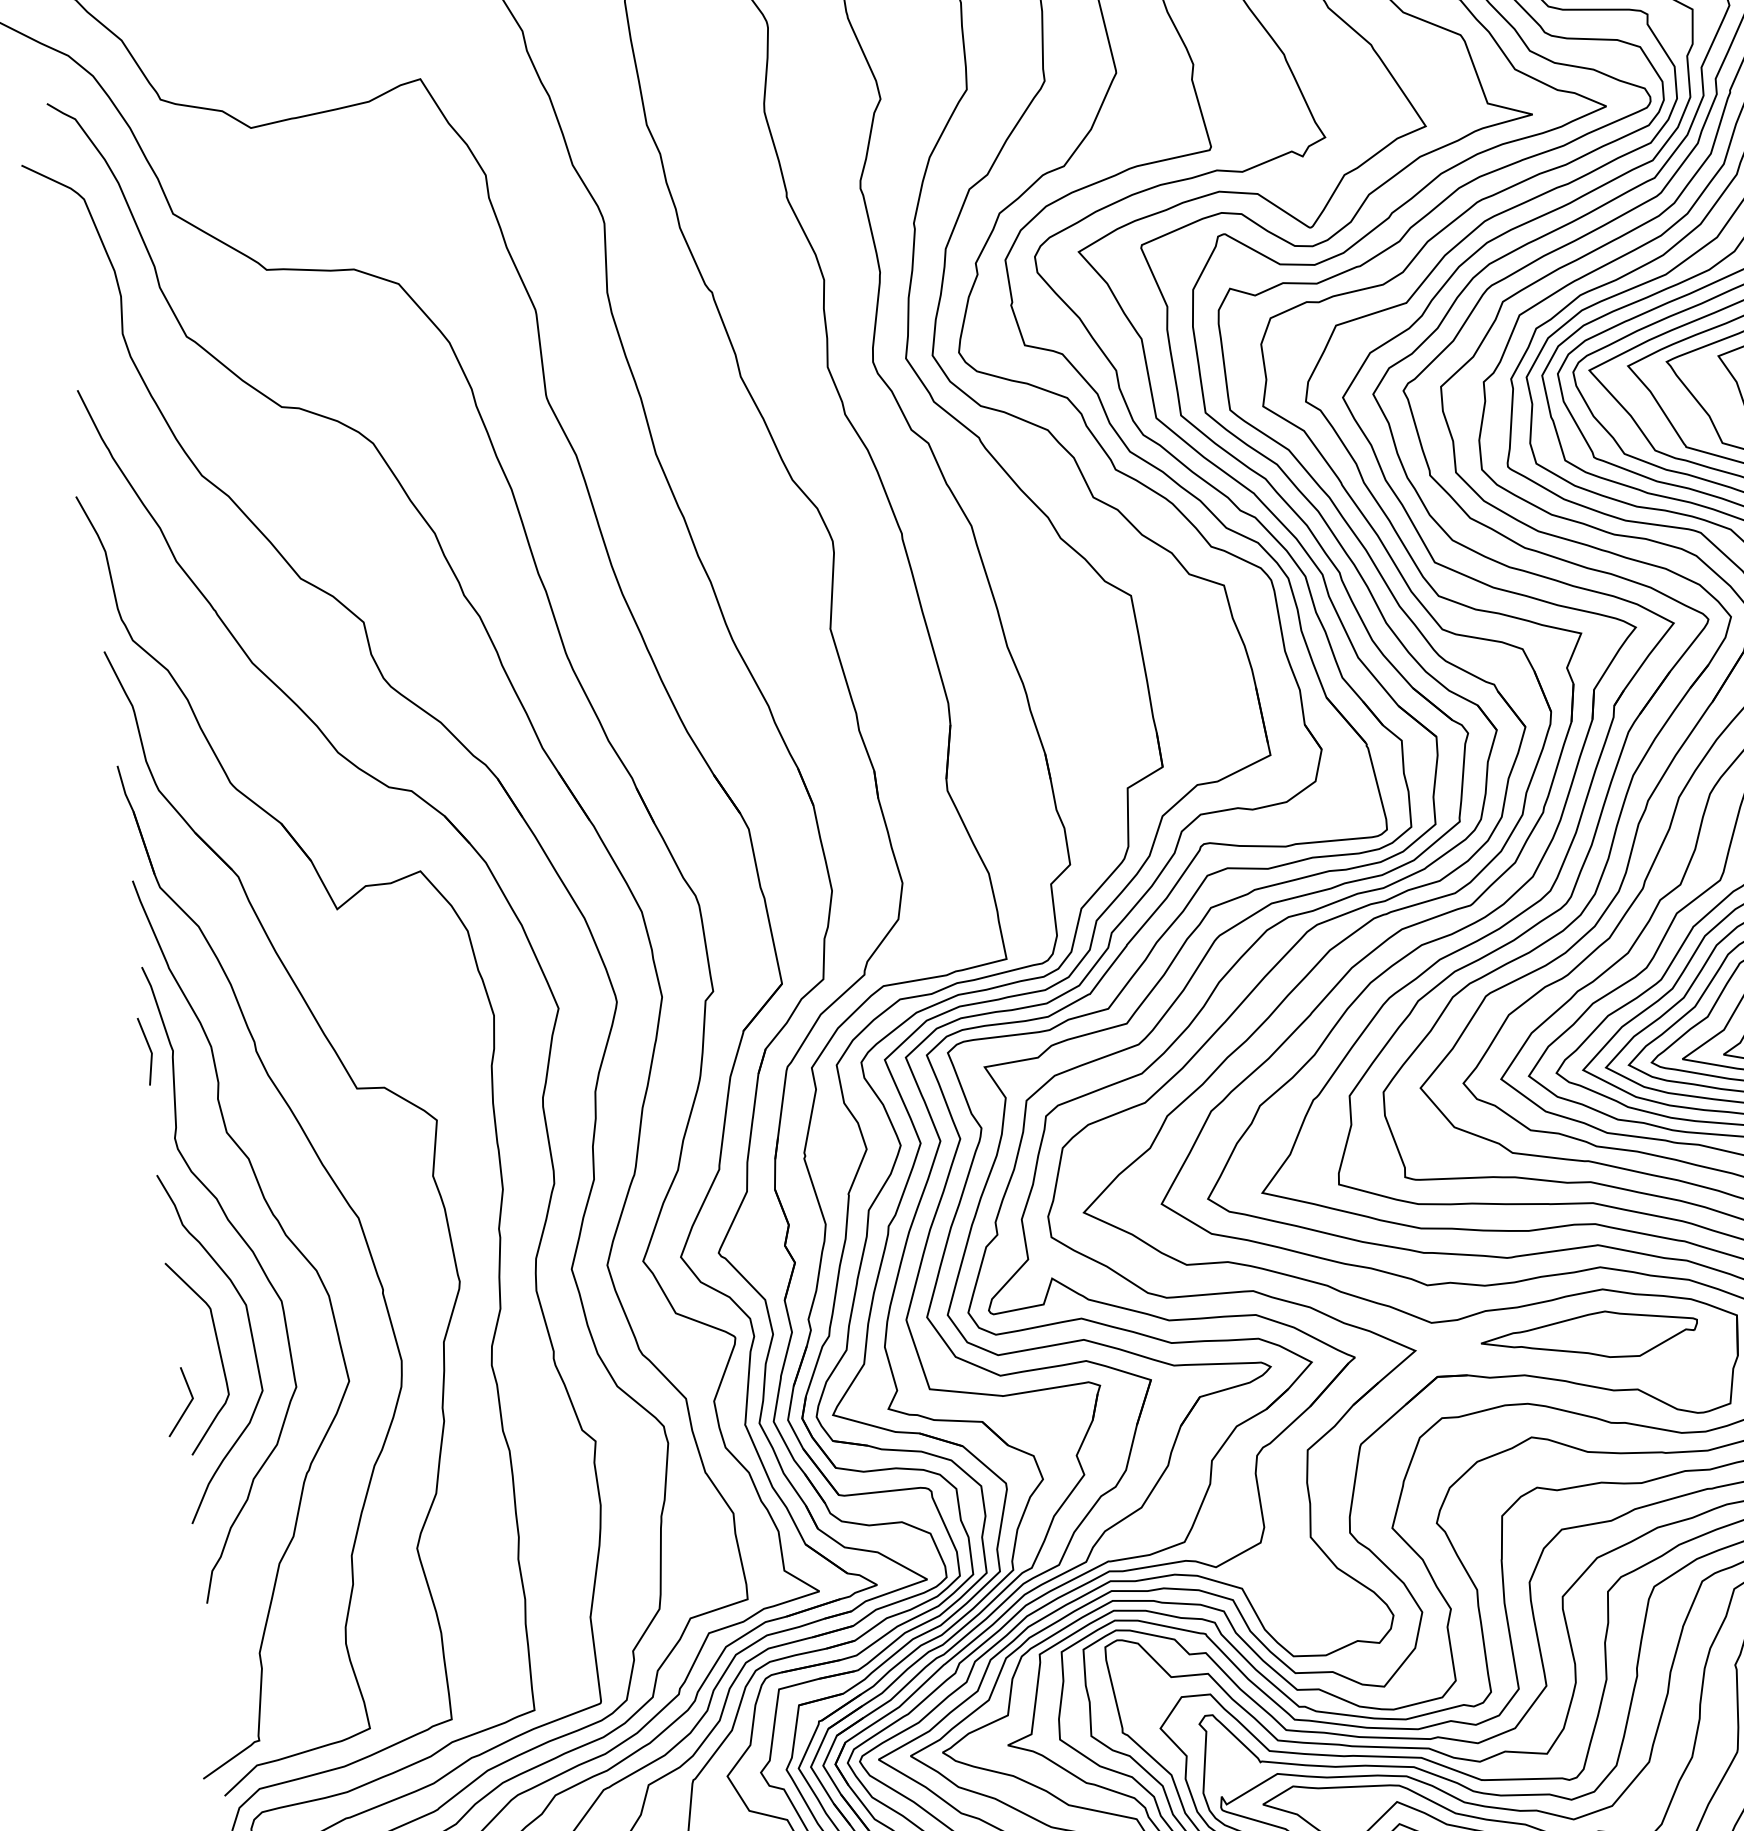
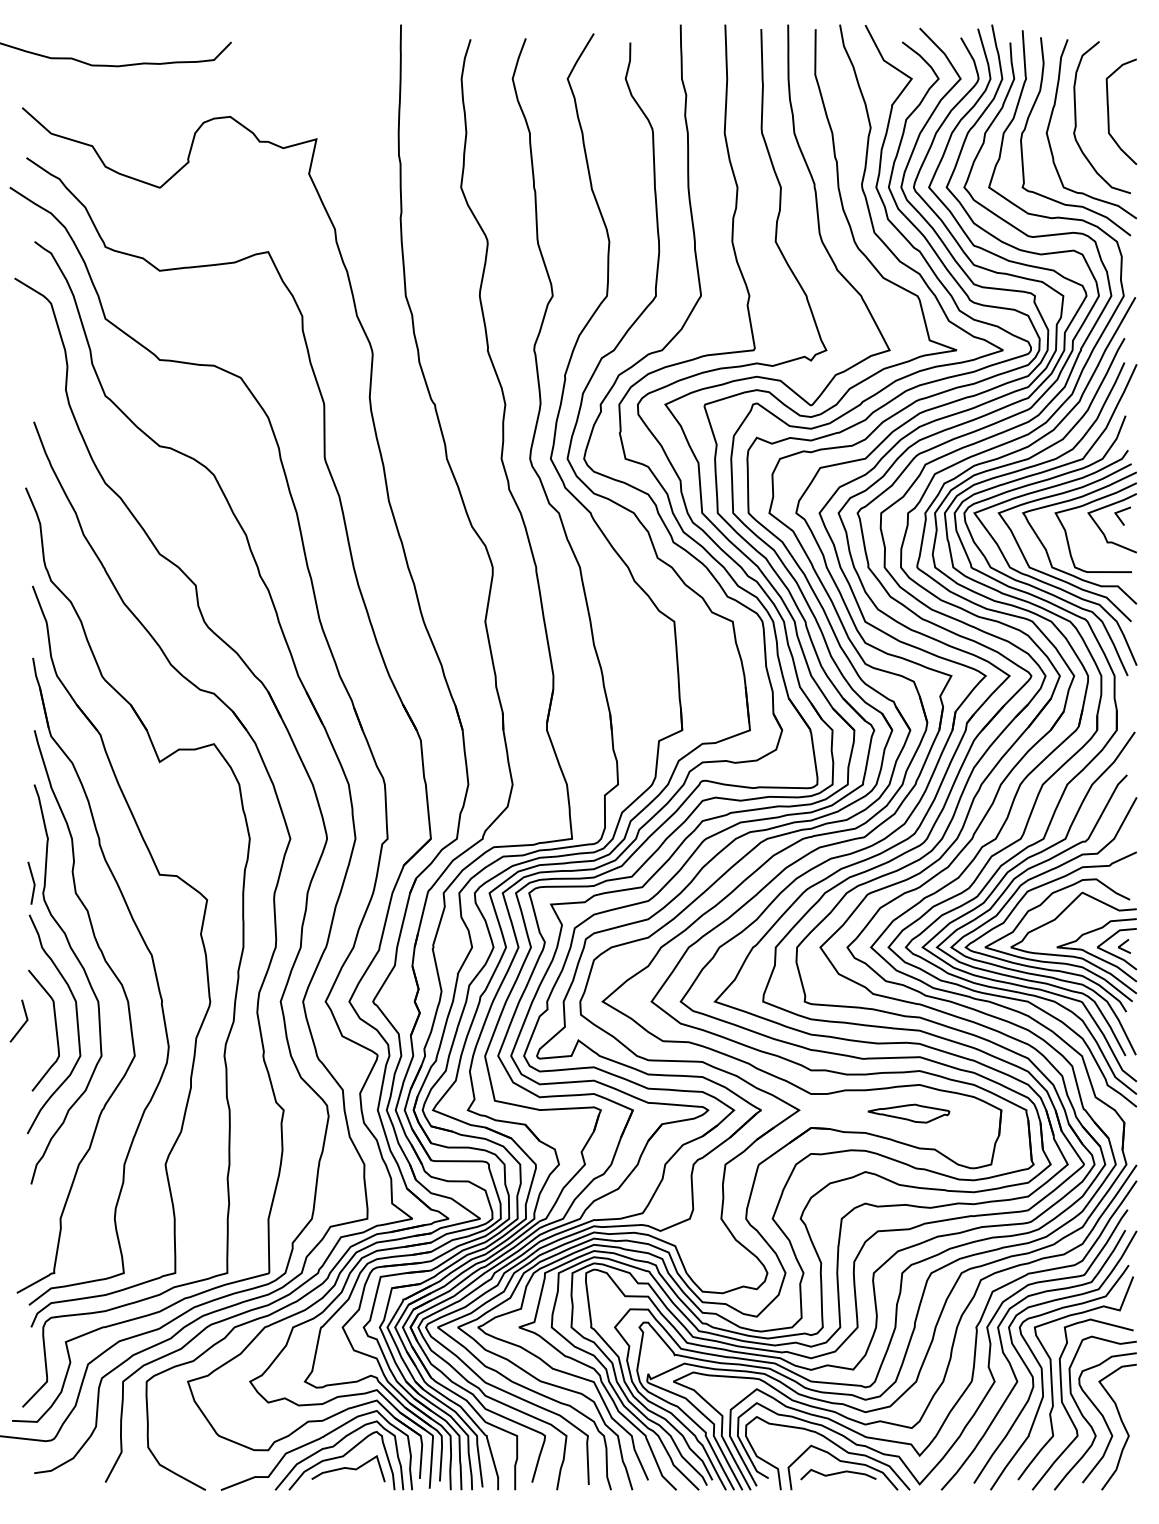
line: (147, 1048) -> (32, 881), moved
part: (1589, 1336) -> (908, 1113), size x0.6
line: (185, 1406) -> (22, 1024), moved

